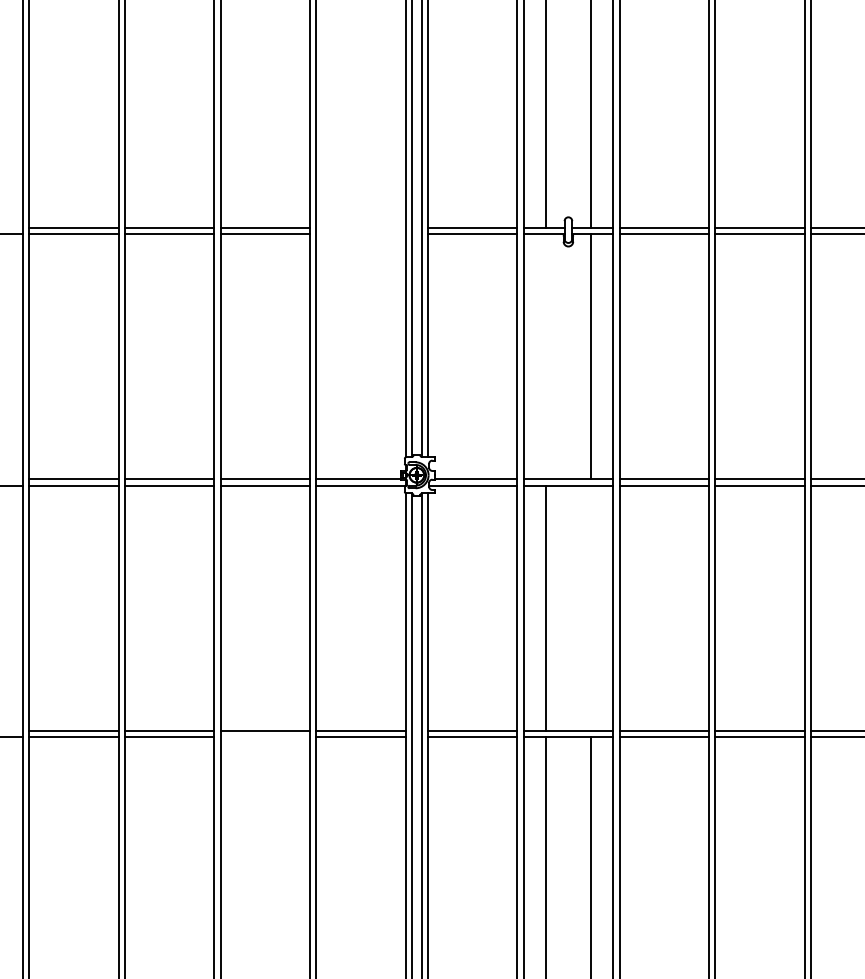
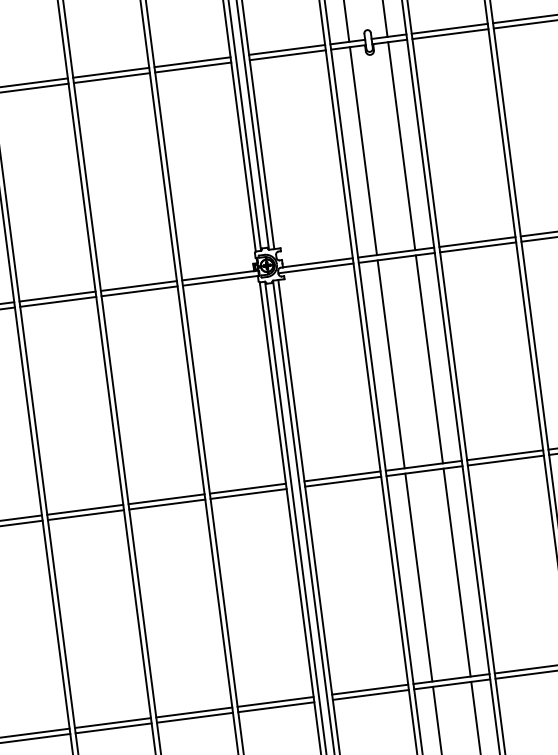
line: (360, 228) -> (191, 62), added
line: (361, 234) -> (193, 67), added
line: (545, 356) -> (363, 150), added
line: (590, 607) -> (428, 358), added
line: (265, 736) -> (167, 504), added

